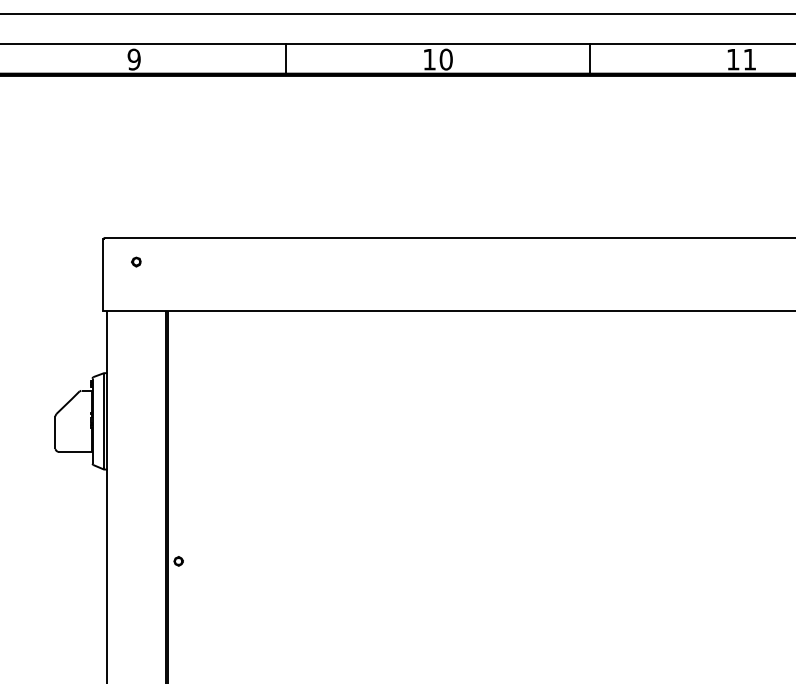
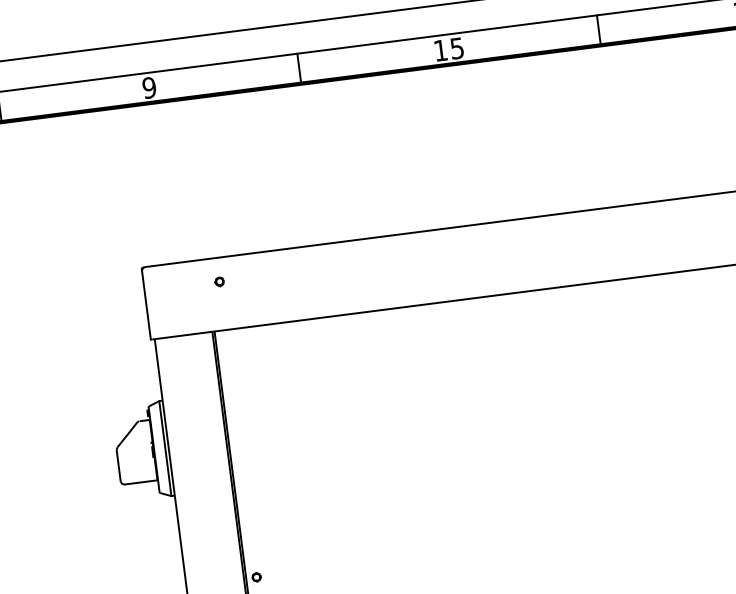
text: (445, 59) -> (456, 48), 10 -> 15
part: (136, 261) -> (219, 281), moved

